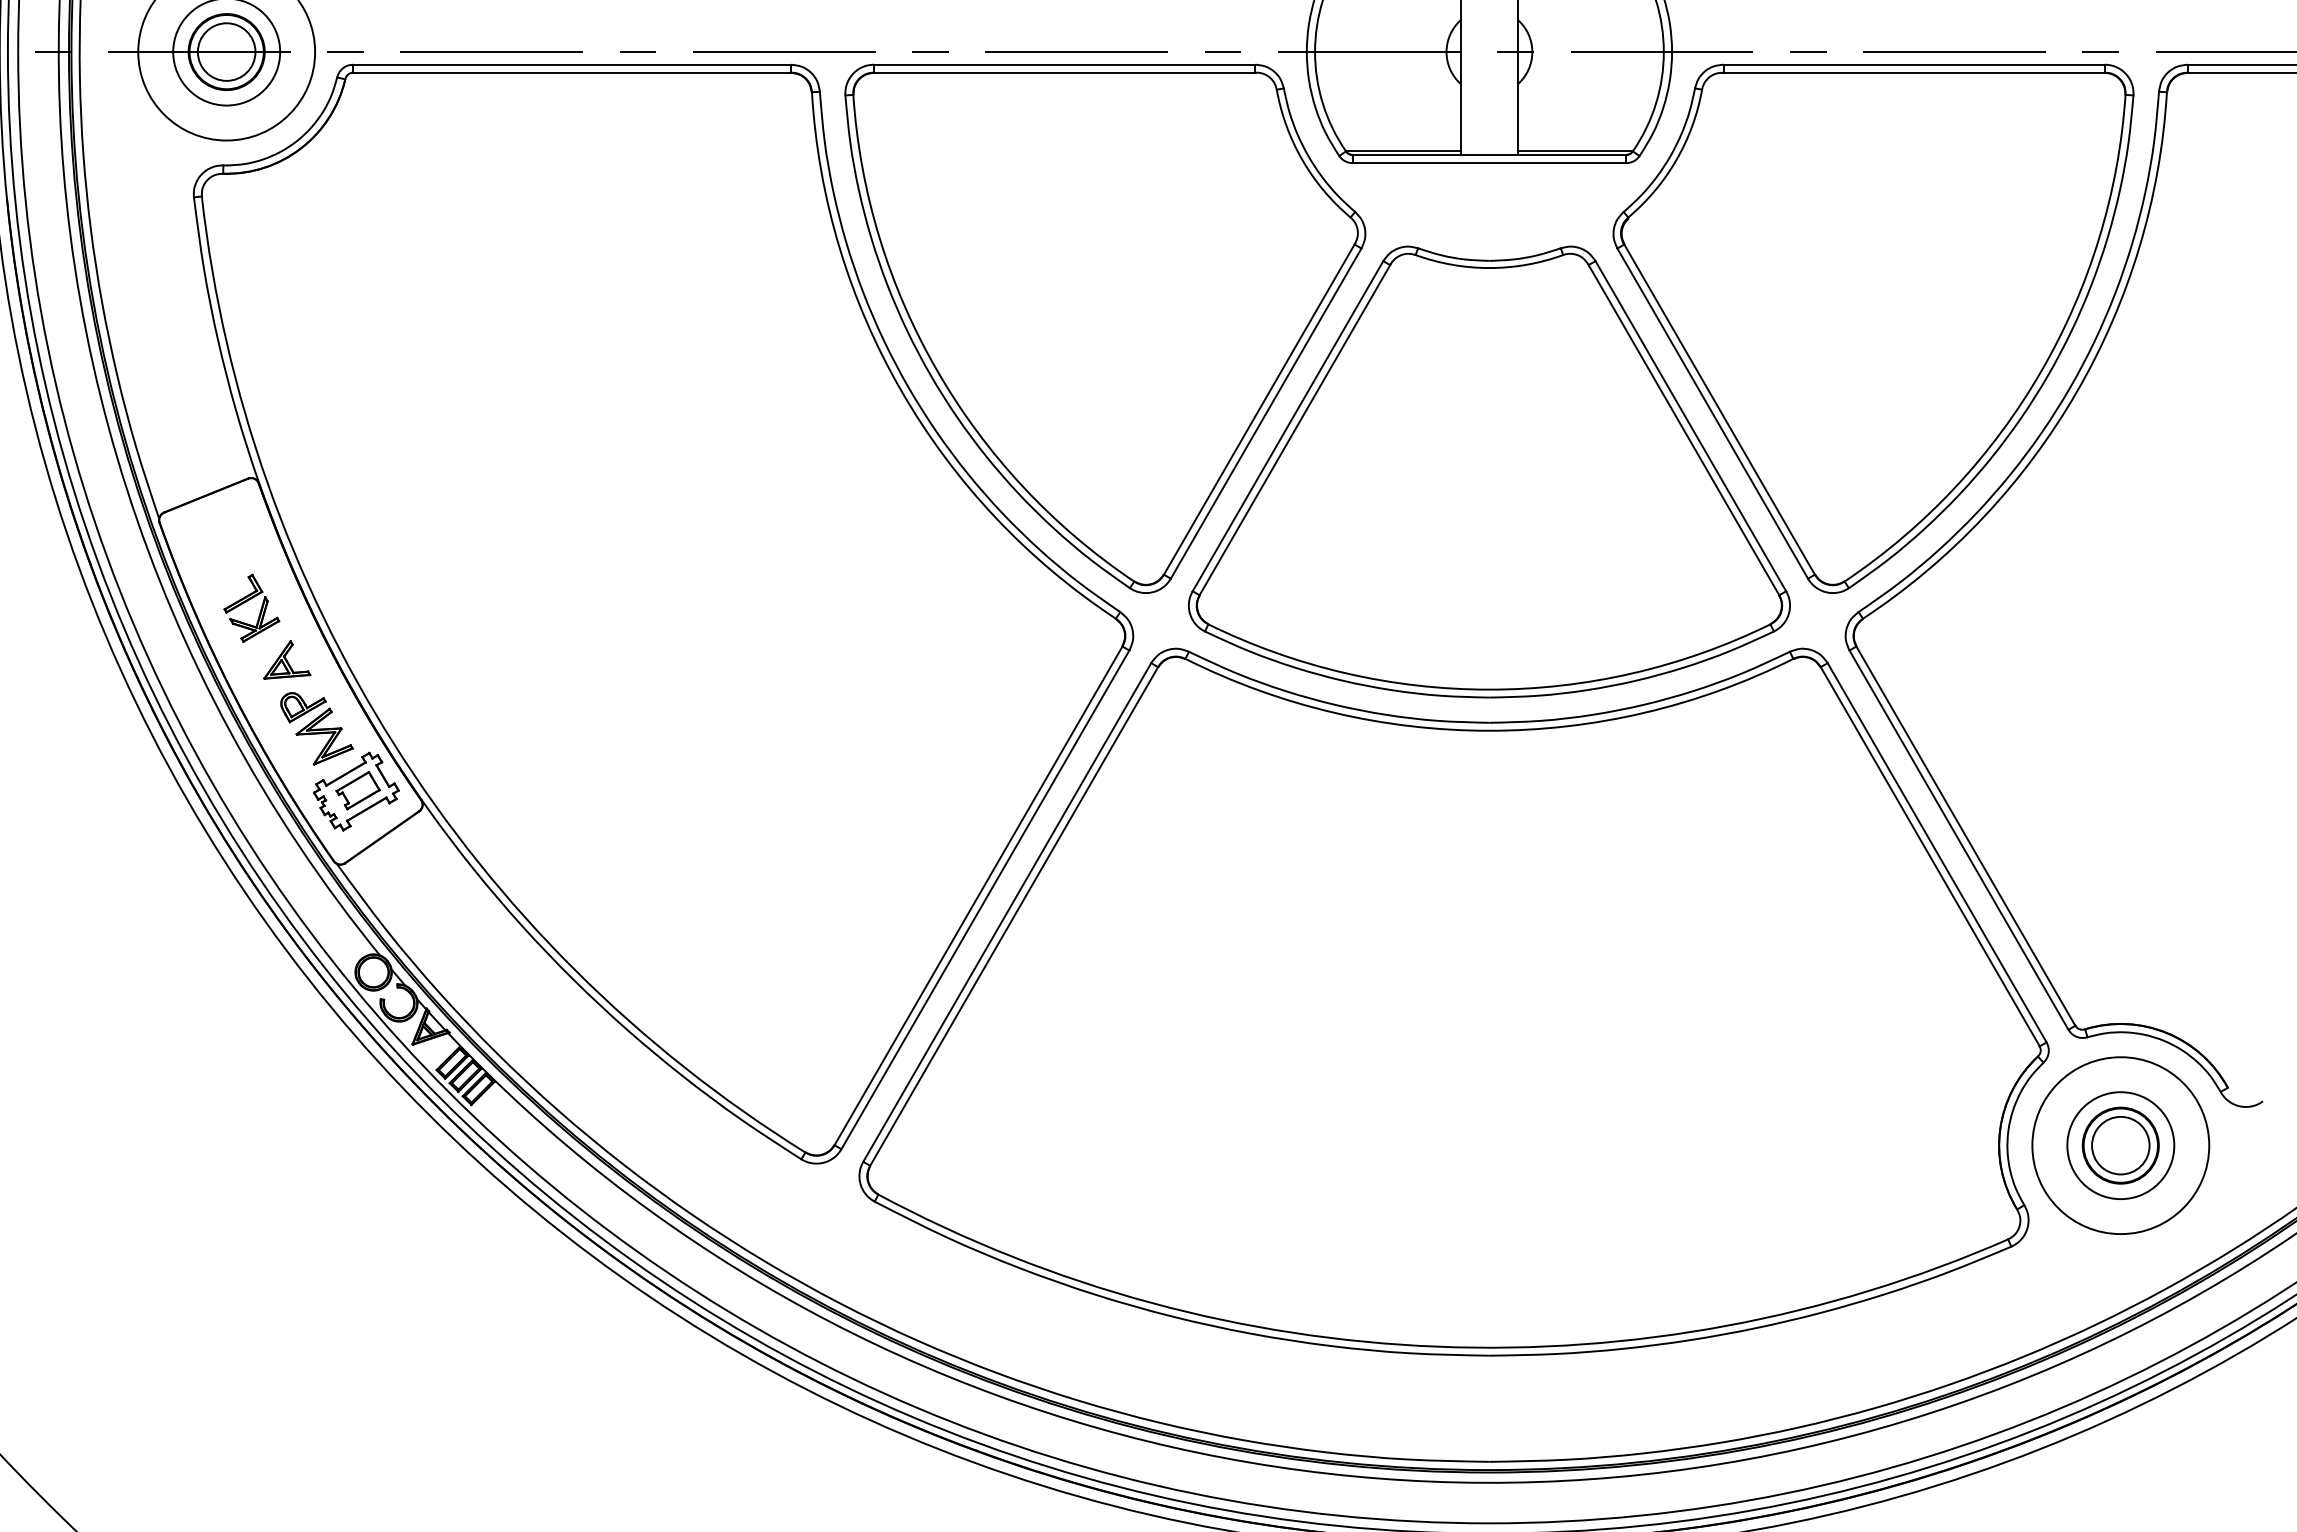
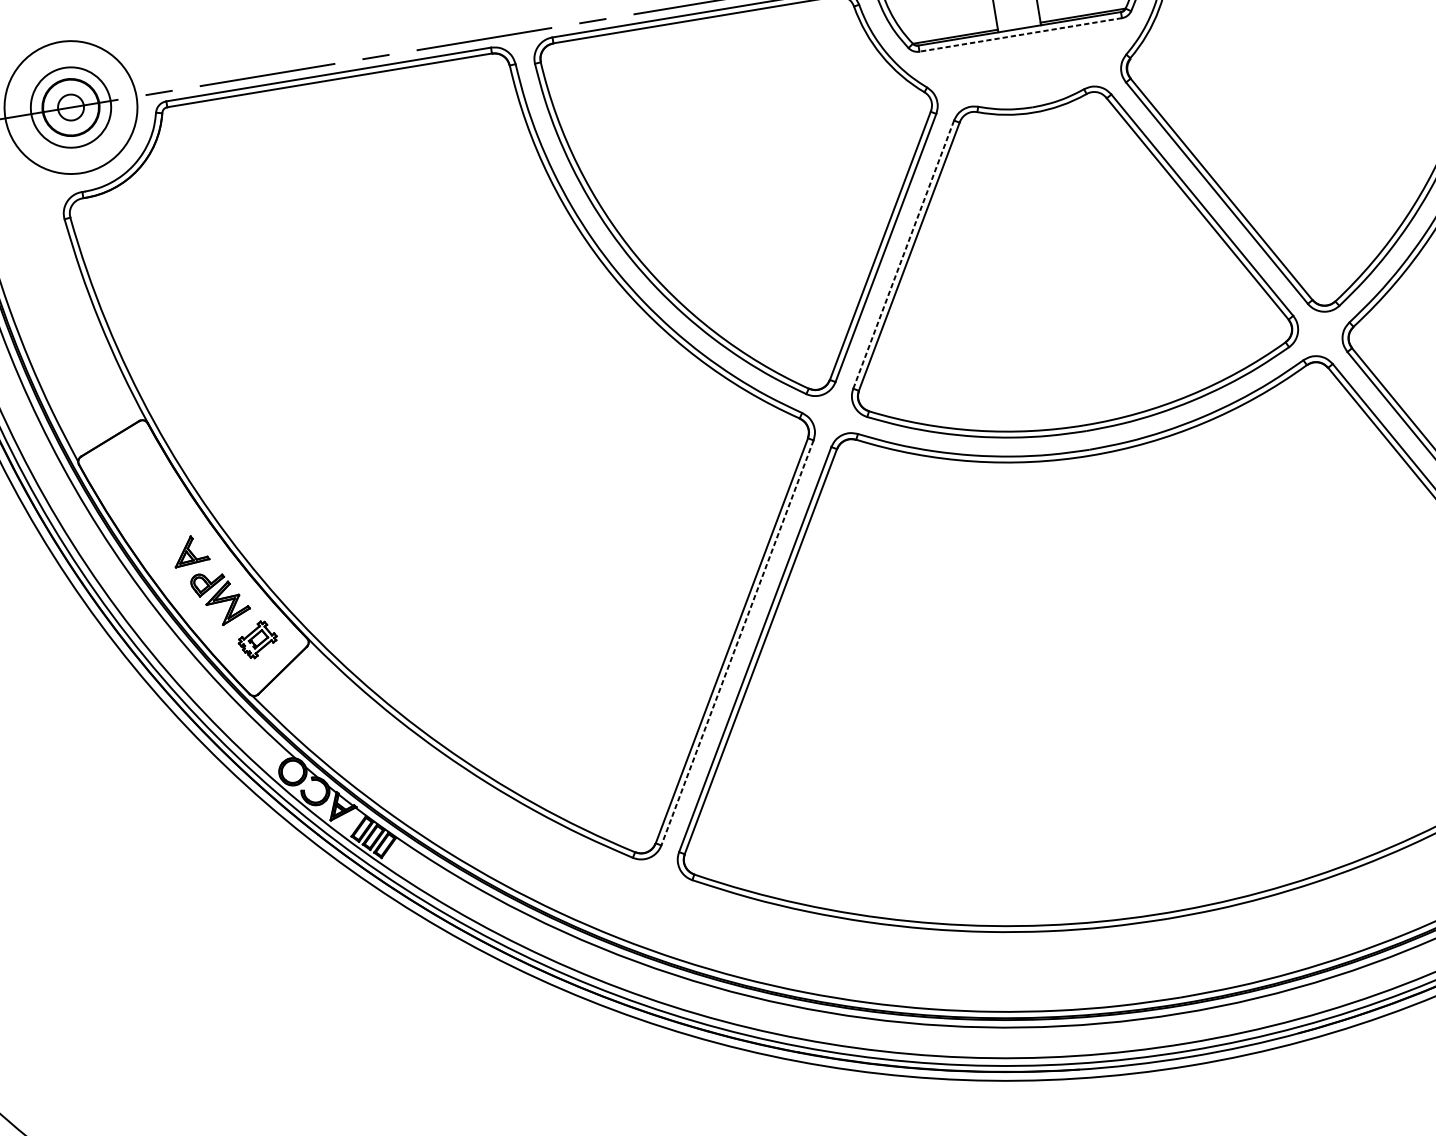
circle: (226, 51) -> (70, 107), size x0.6
line: (1489, 163) -> (1020, 35), solid -> dashed
line: (1288, 426) -> (904, 254), solid -> dashed
part: (246, 602) -> (153, 513), removed
part: (355, 791) -> (257, 639), size x0.6
line: (985, 899) -> (737, 642), solid -> dashed

